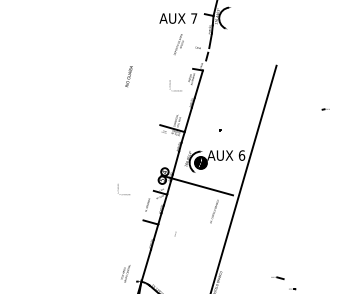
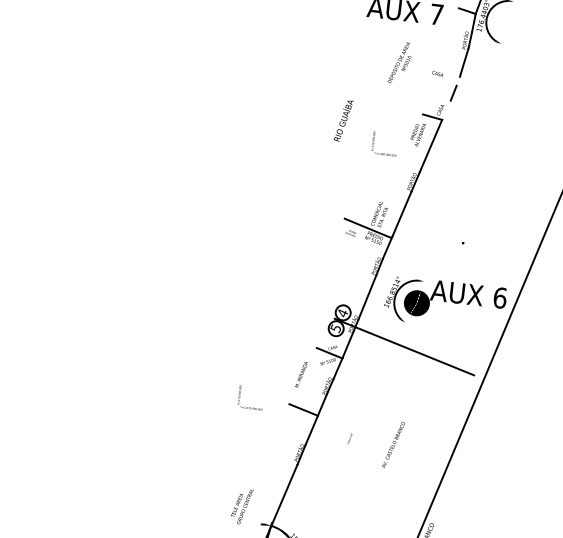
text: (128, 76) -> (342, 120), moved
text: (123, 189) -> (249, 397), moved
text: (214, 211) -> (393, 444), moved

